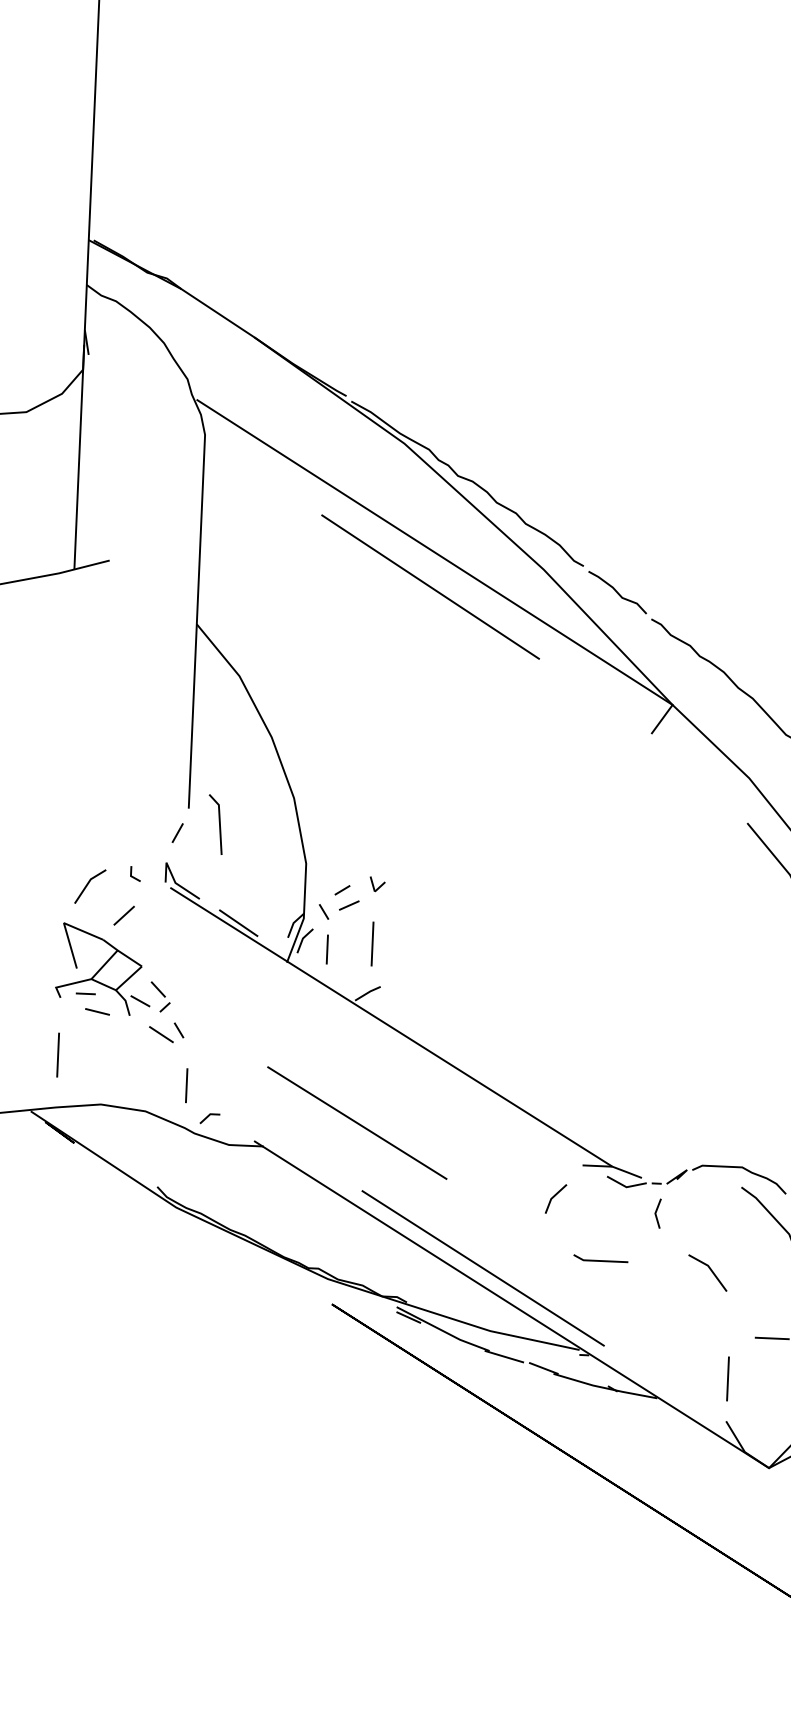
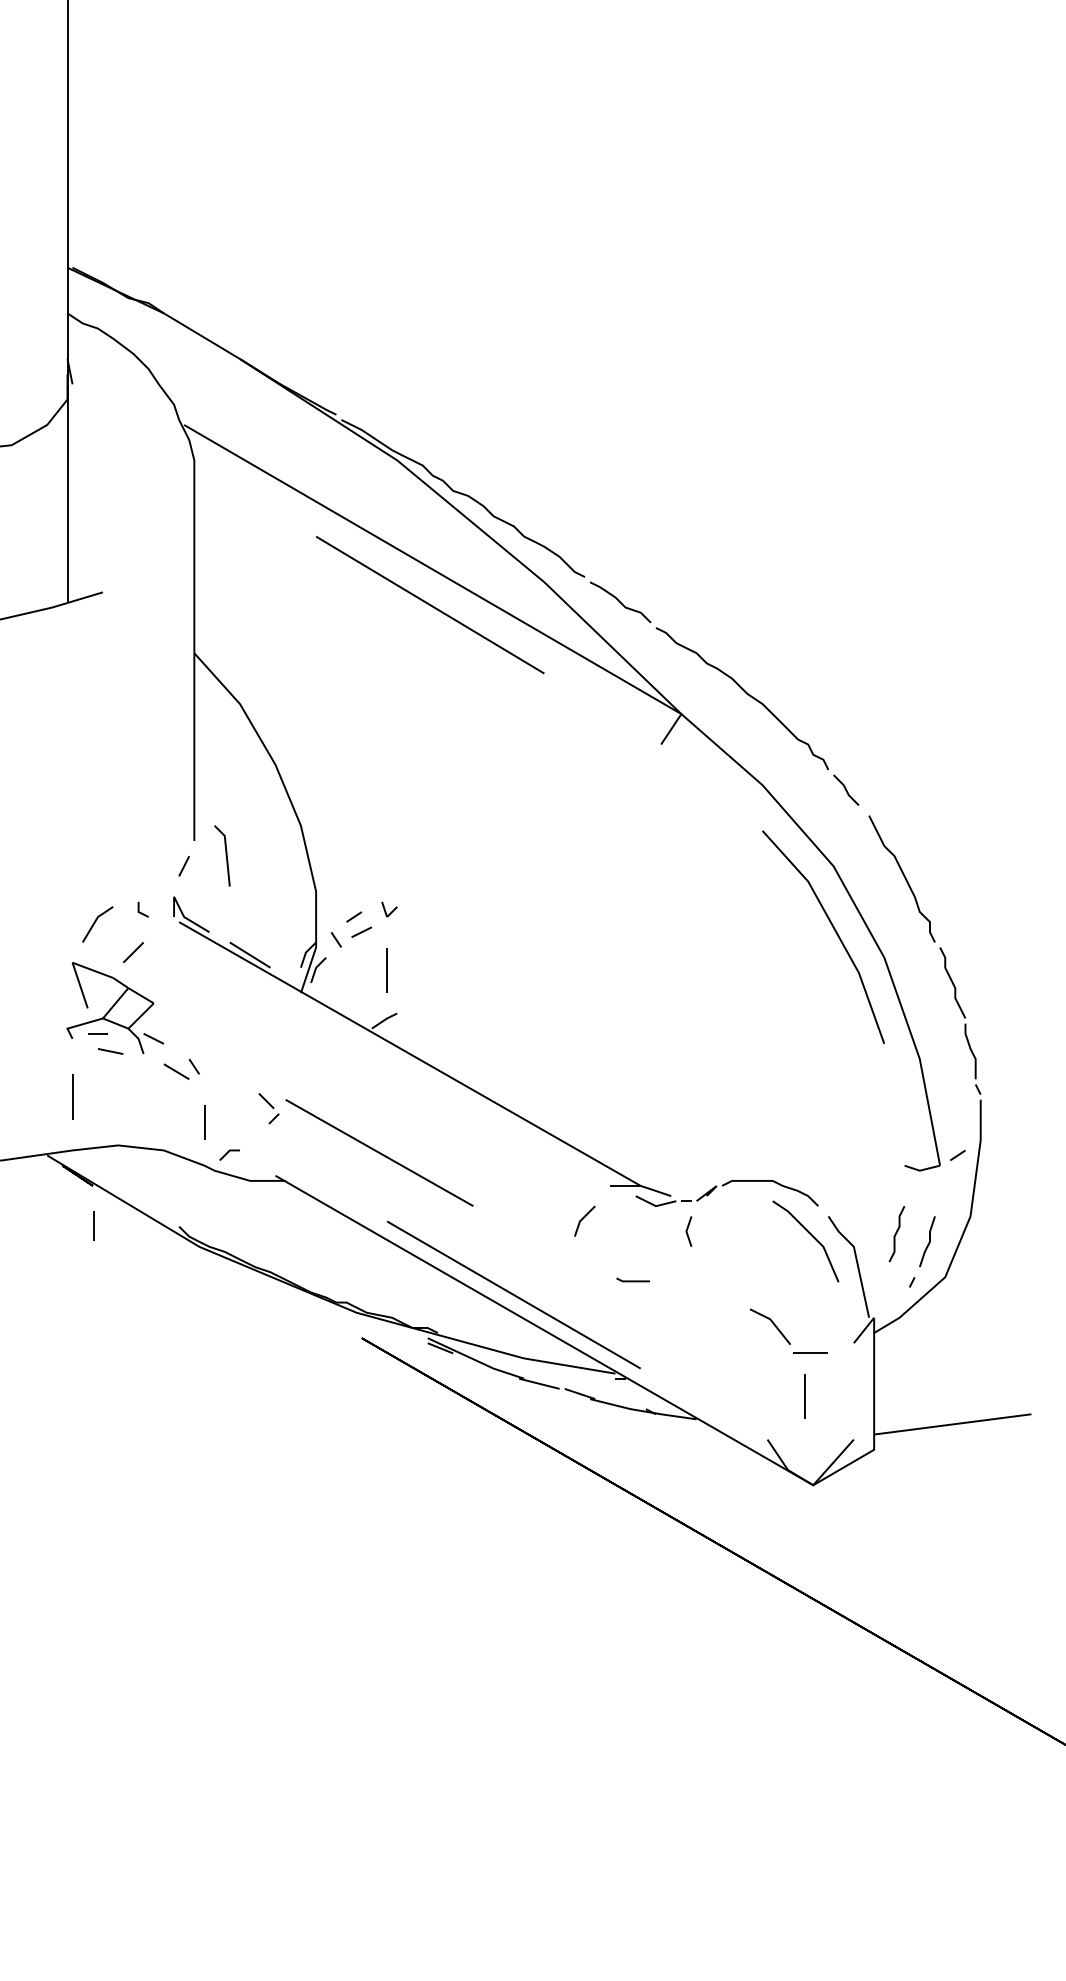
line: (326, 949) -> (93, 1225), moved
part: (160, 996) -> (268, 1108), moved
part: (601, 1258) -> (633, 1279), size x0.6
line: (710, 1269) -> (772, 1323), moved
line: (727, 1378) -> (804, 1396), moved

